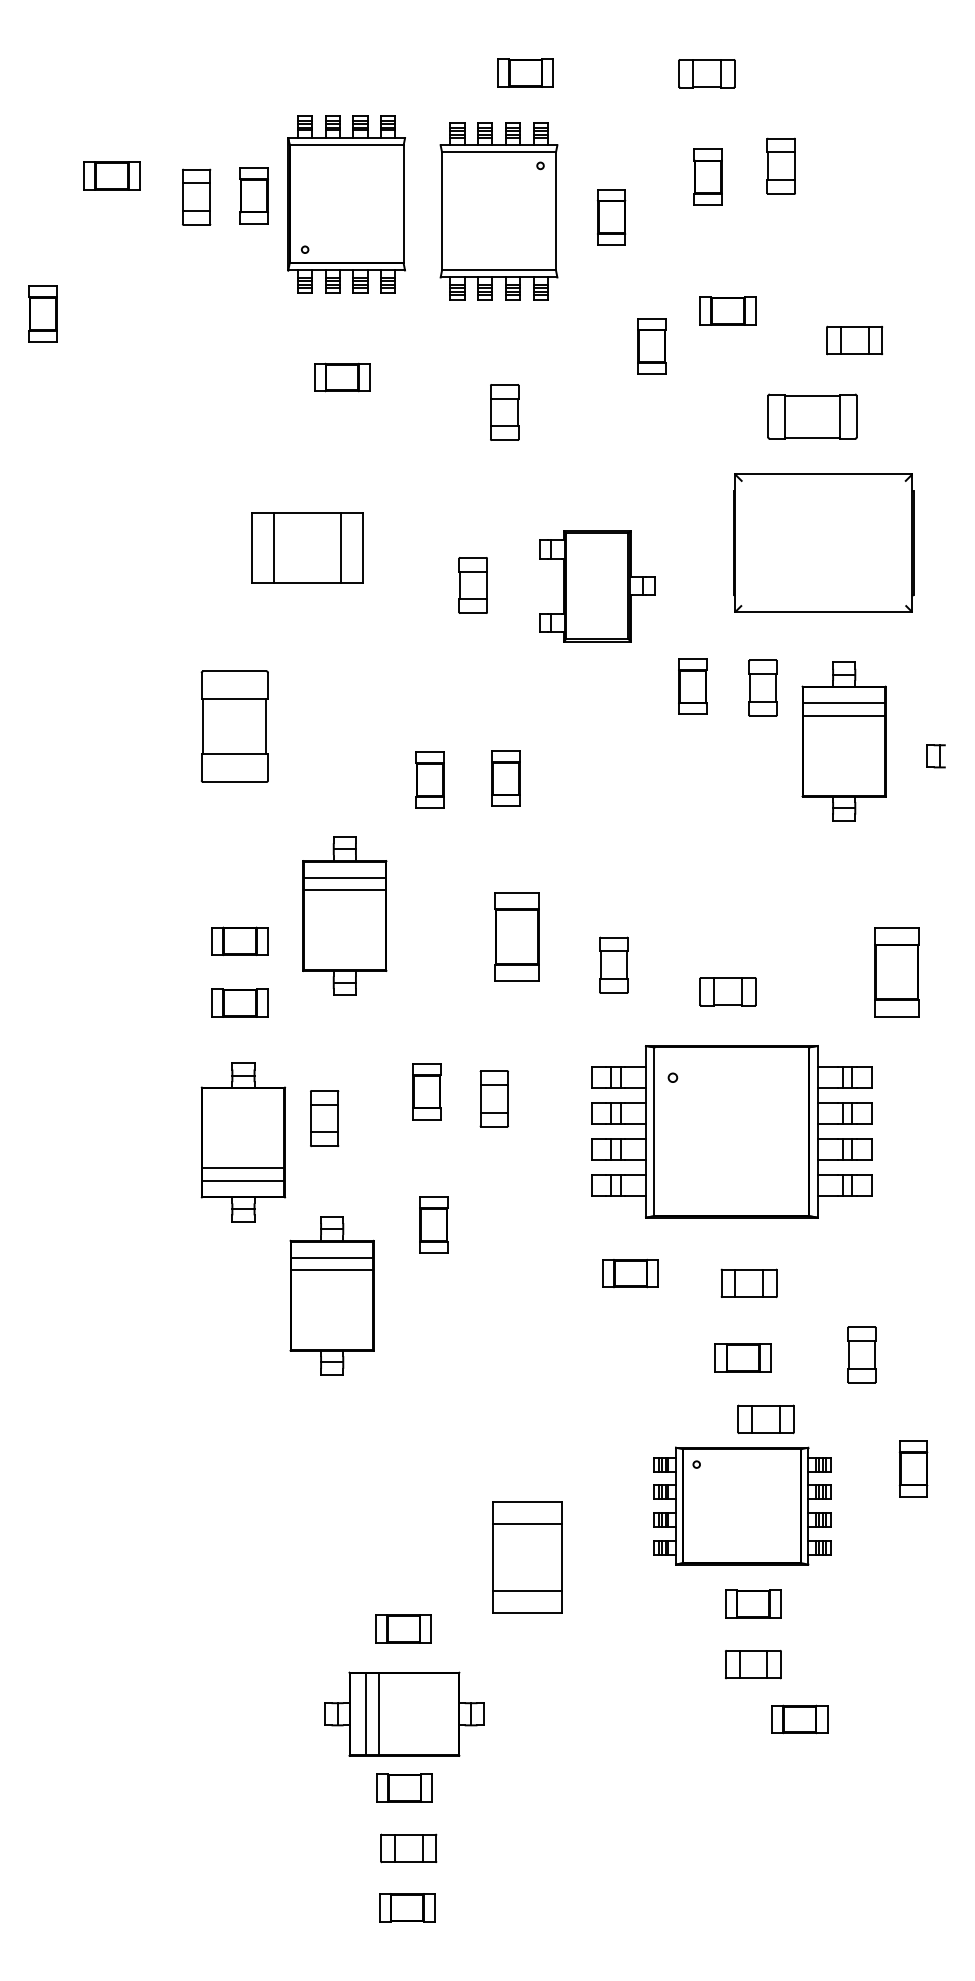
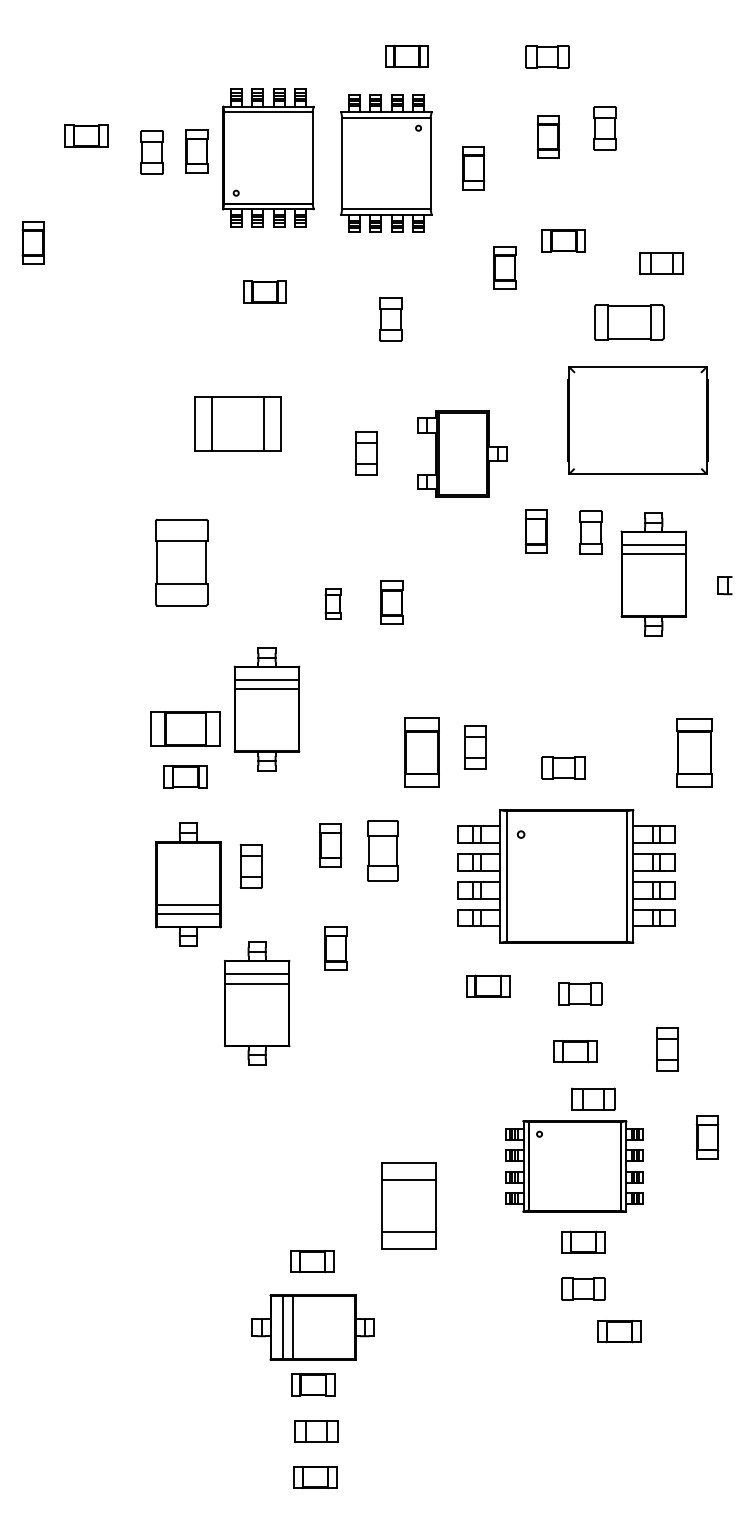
part: (429, 779) -> (332, 603), size x0.7
part: (516, 936) -> (421, 752), moved
part: (239, 940) -> (185, 728), size x1.6
part: (493, 1098) -> (382, 850), size x1.4

